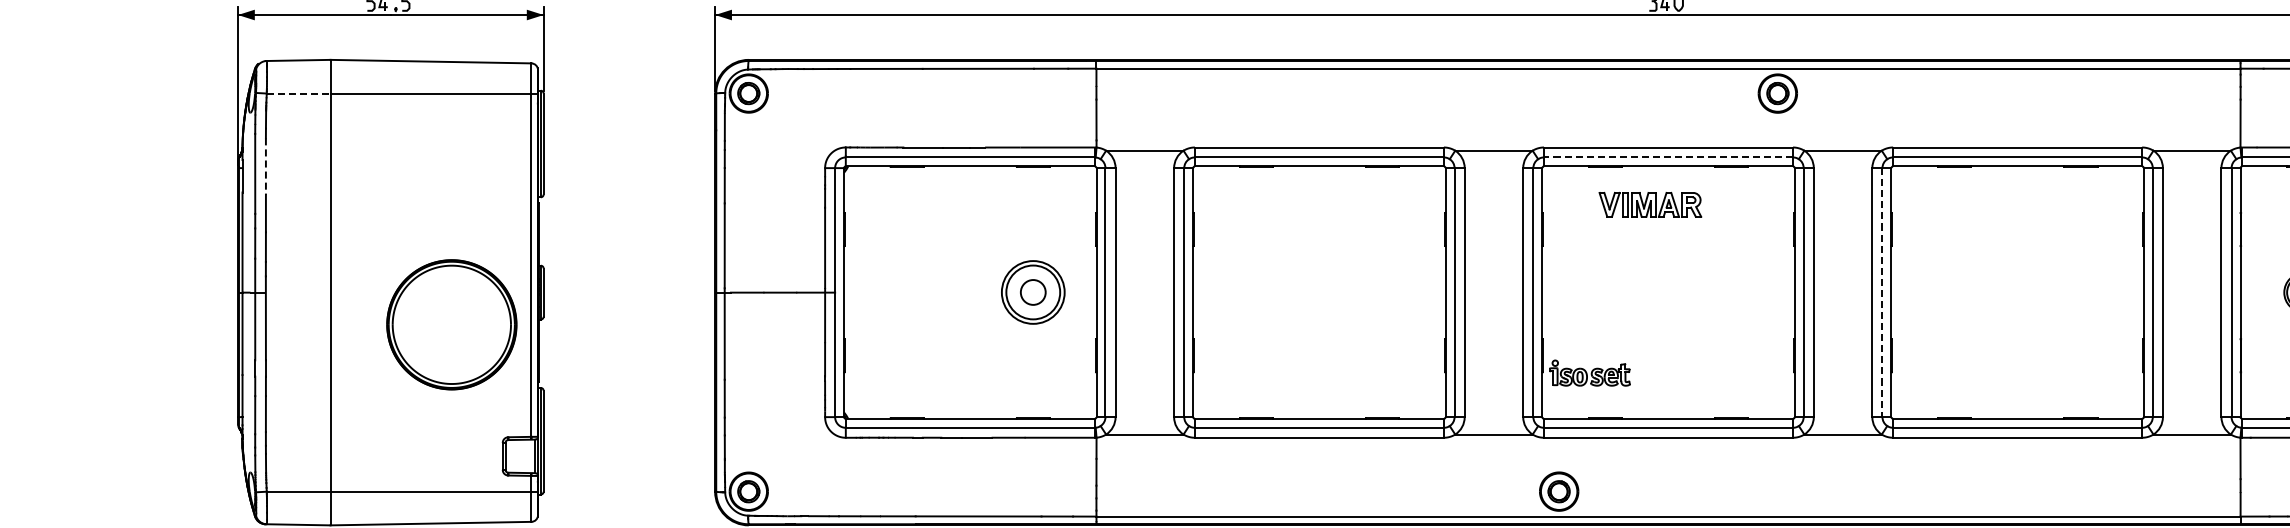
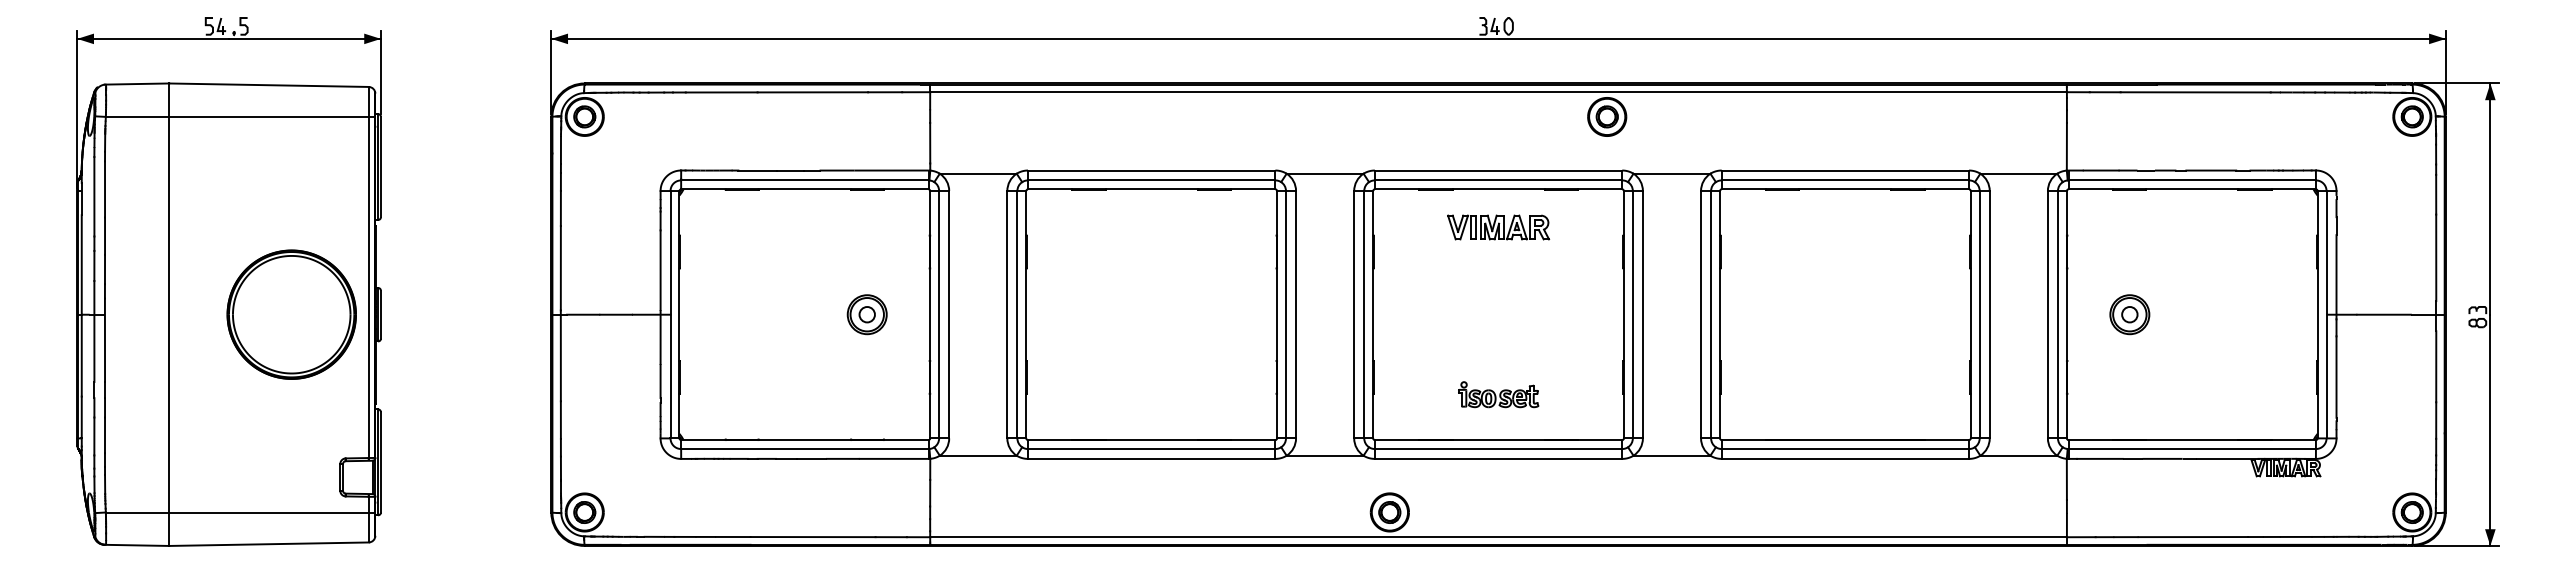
line: (298, 93) -> (137, 116), dashed -> solid
line: (1668, 157) -> (1498, 180), dashed -> solid
line: (266, 166) -> (105, 189), dashed -> solid
part: (1650, 204) -> (1498, 227), moved
part: (1032, 292) -> (866, 314), size x0.62
line: (1882, 292) -> (1711, 314), dashed -> solid
part: (451, 324) -> (291, 314), moved
part: (1589, 372) -> (1498, 394), moved

